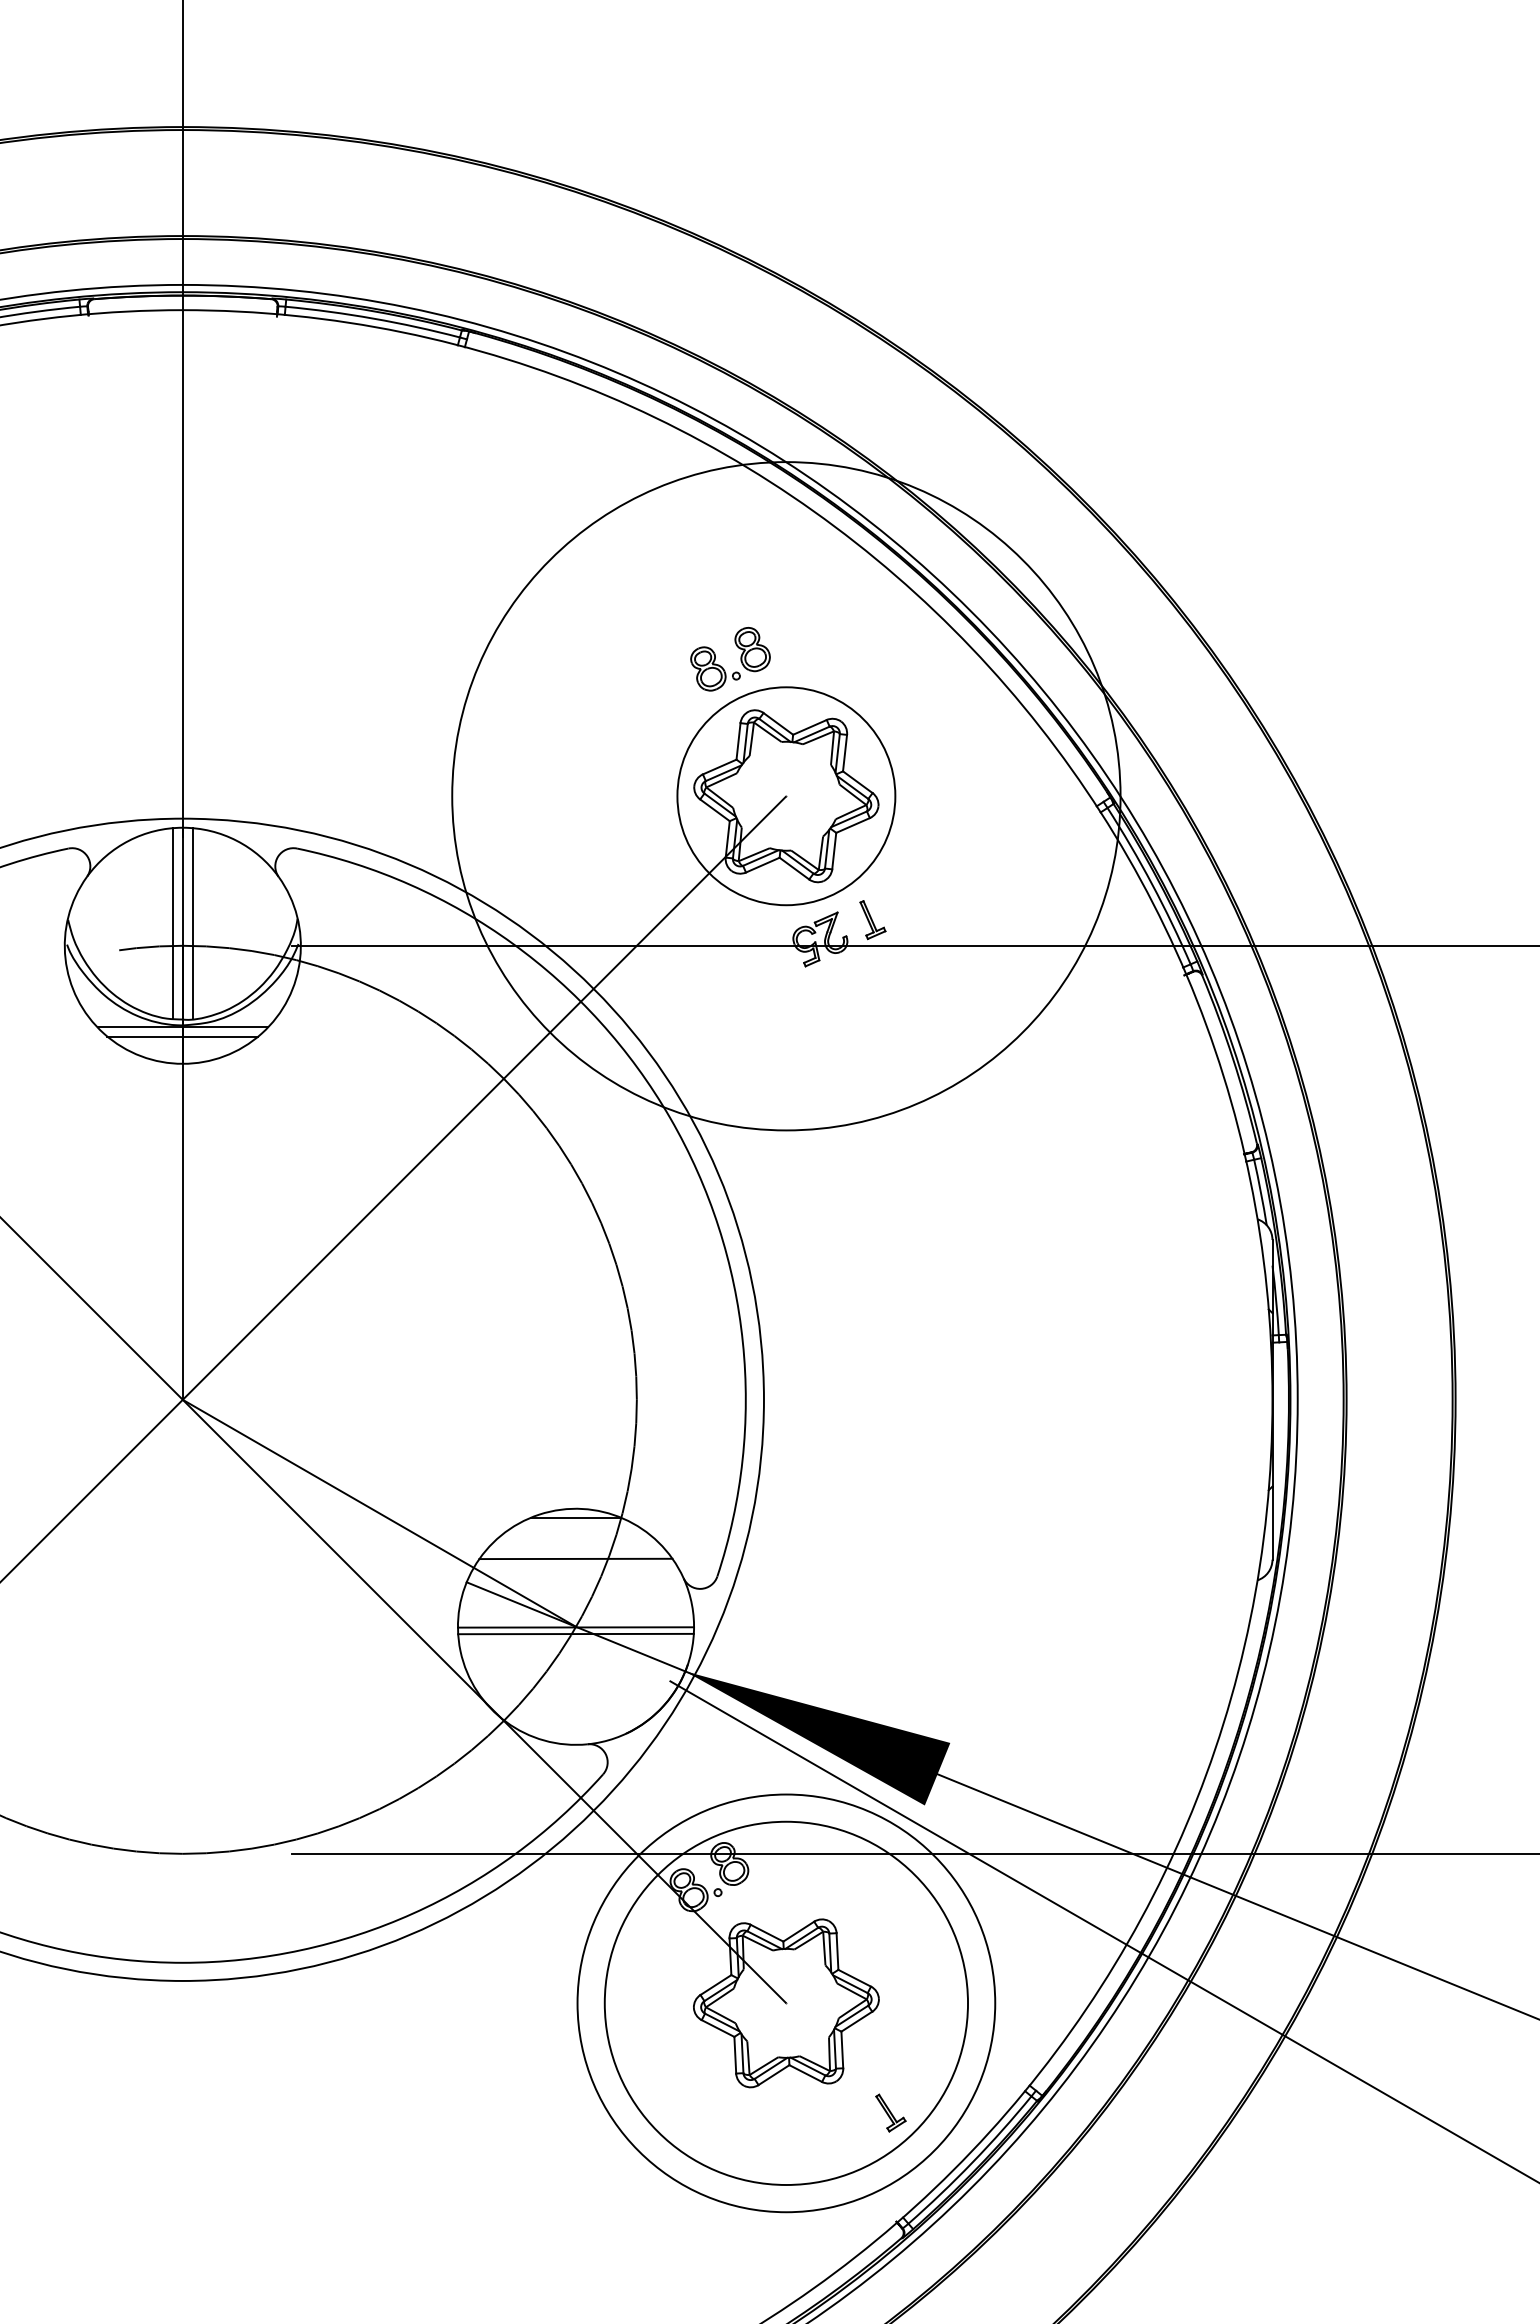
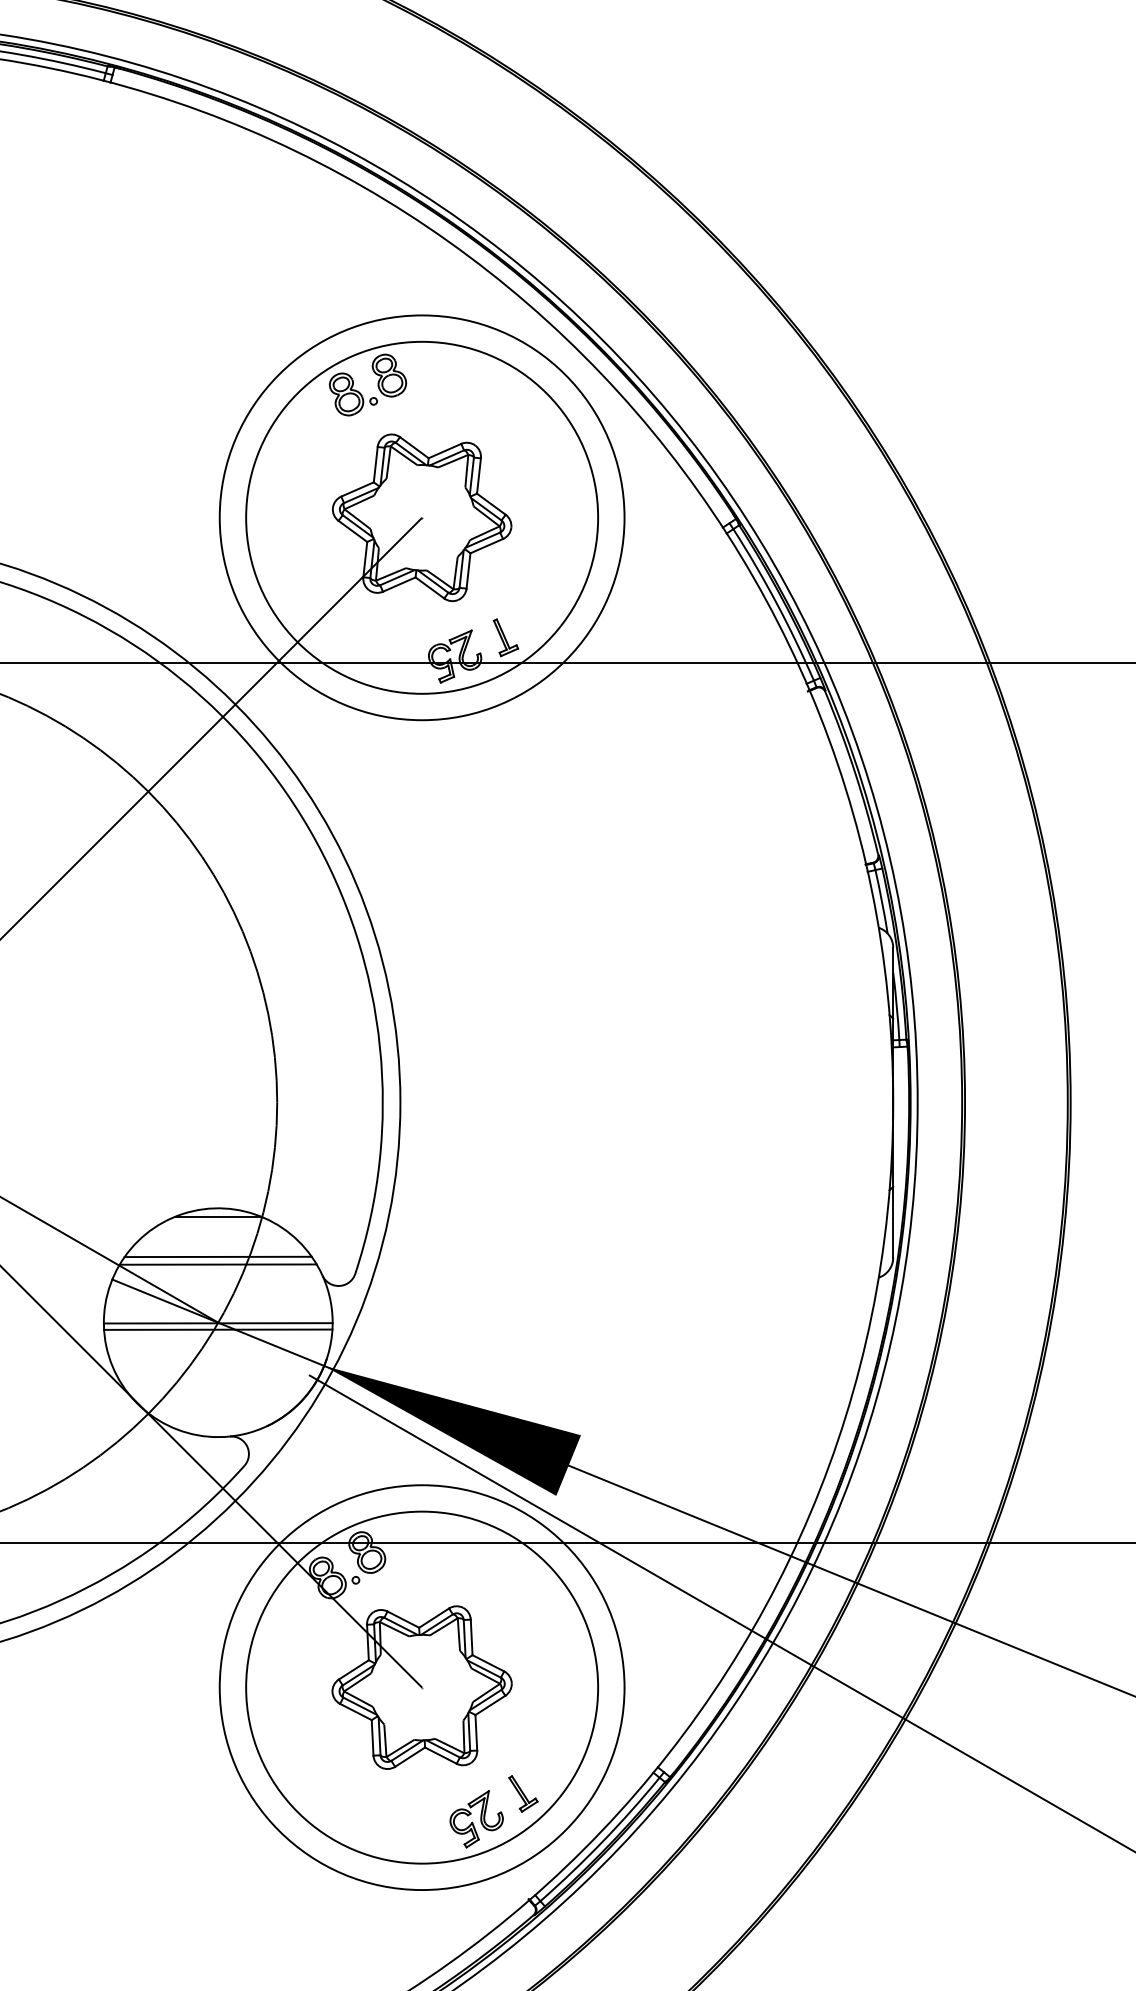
circle: (786, 795) -> (422, 517), size x1.67
circle: (786, 796) -> (422, 518), size x0.62
line: (575, 1566) -> (217, 1264), added
part: (842, 2139) -> (476, 1819), added

